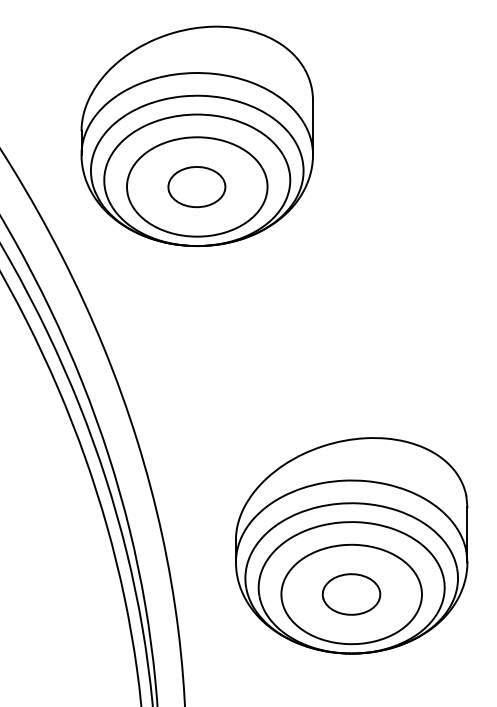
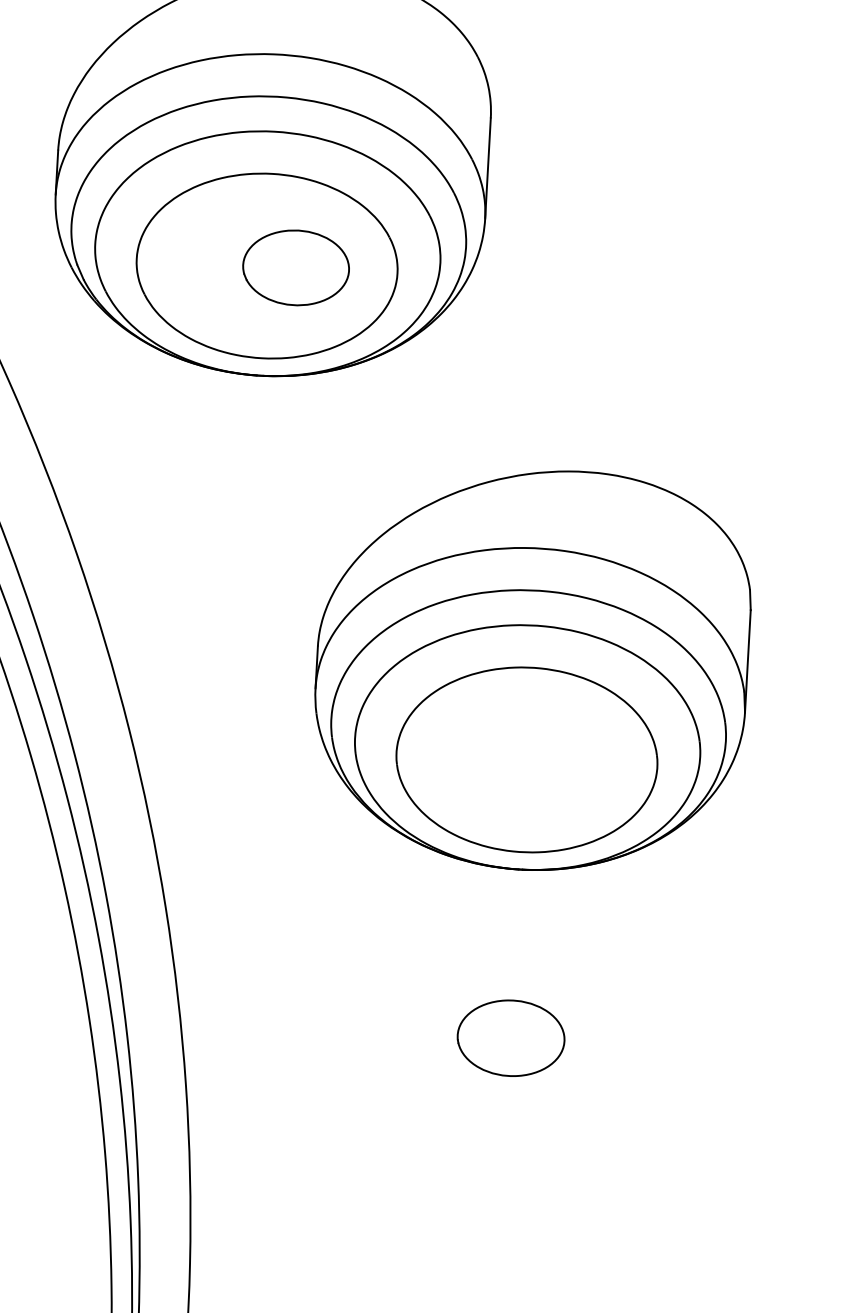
part: (196, 187) -> (295, 268), moved
part: (351, 545) -> (531, 669), moved

